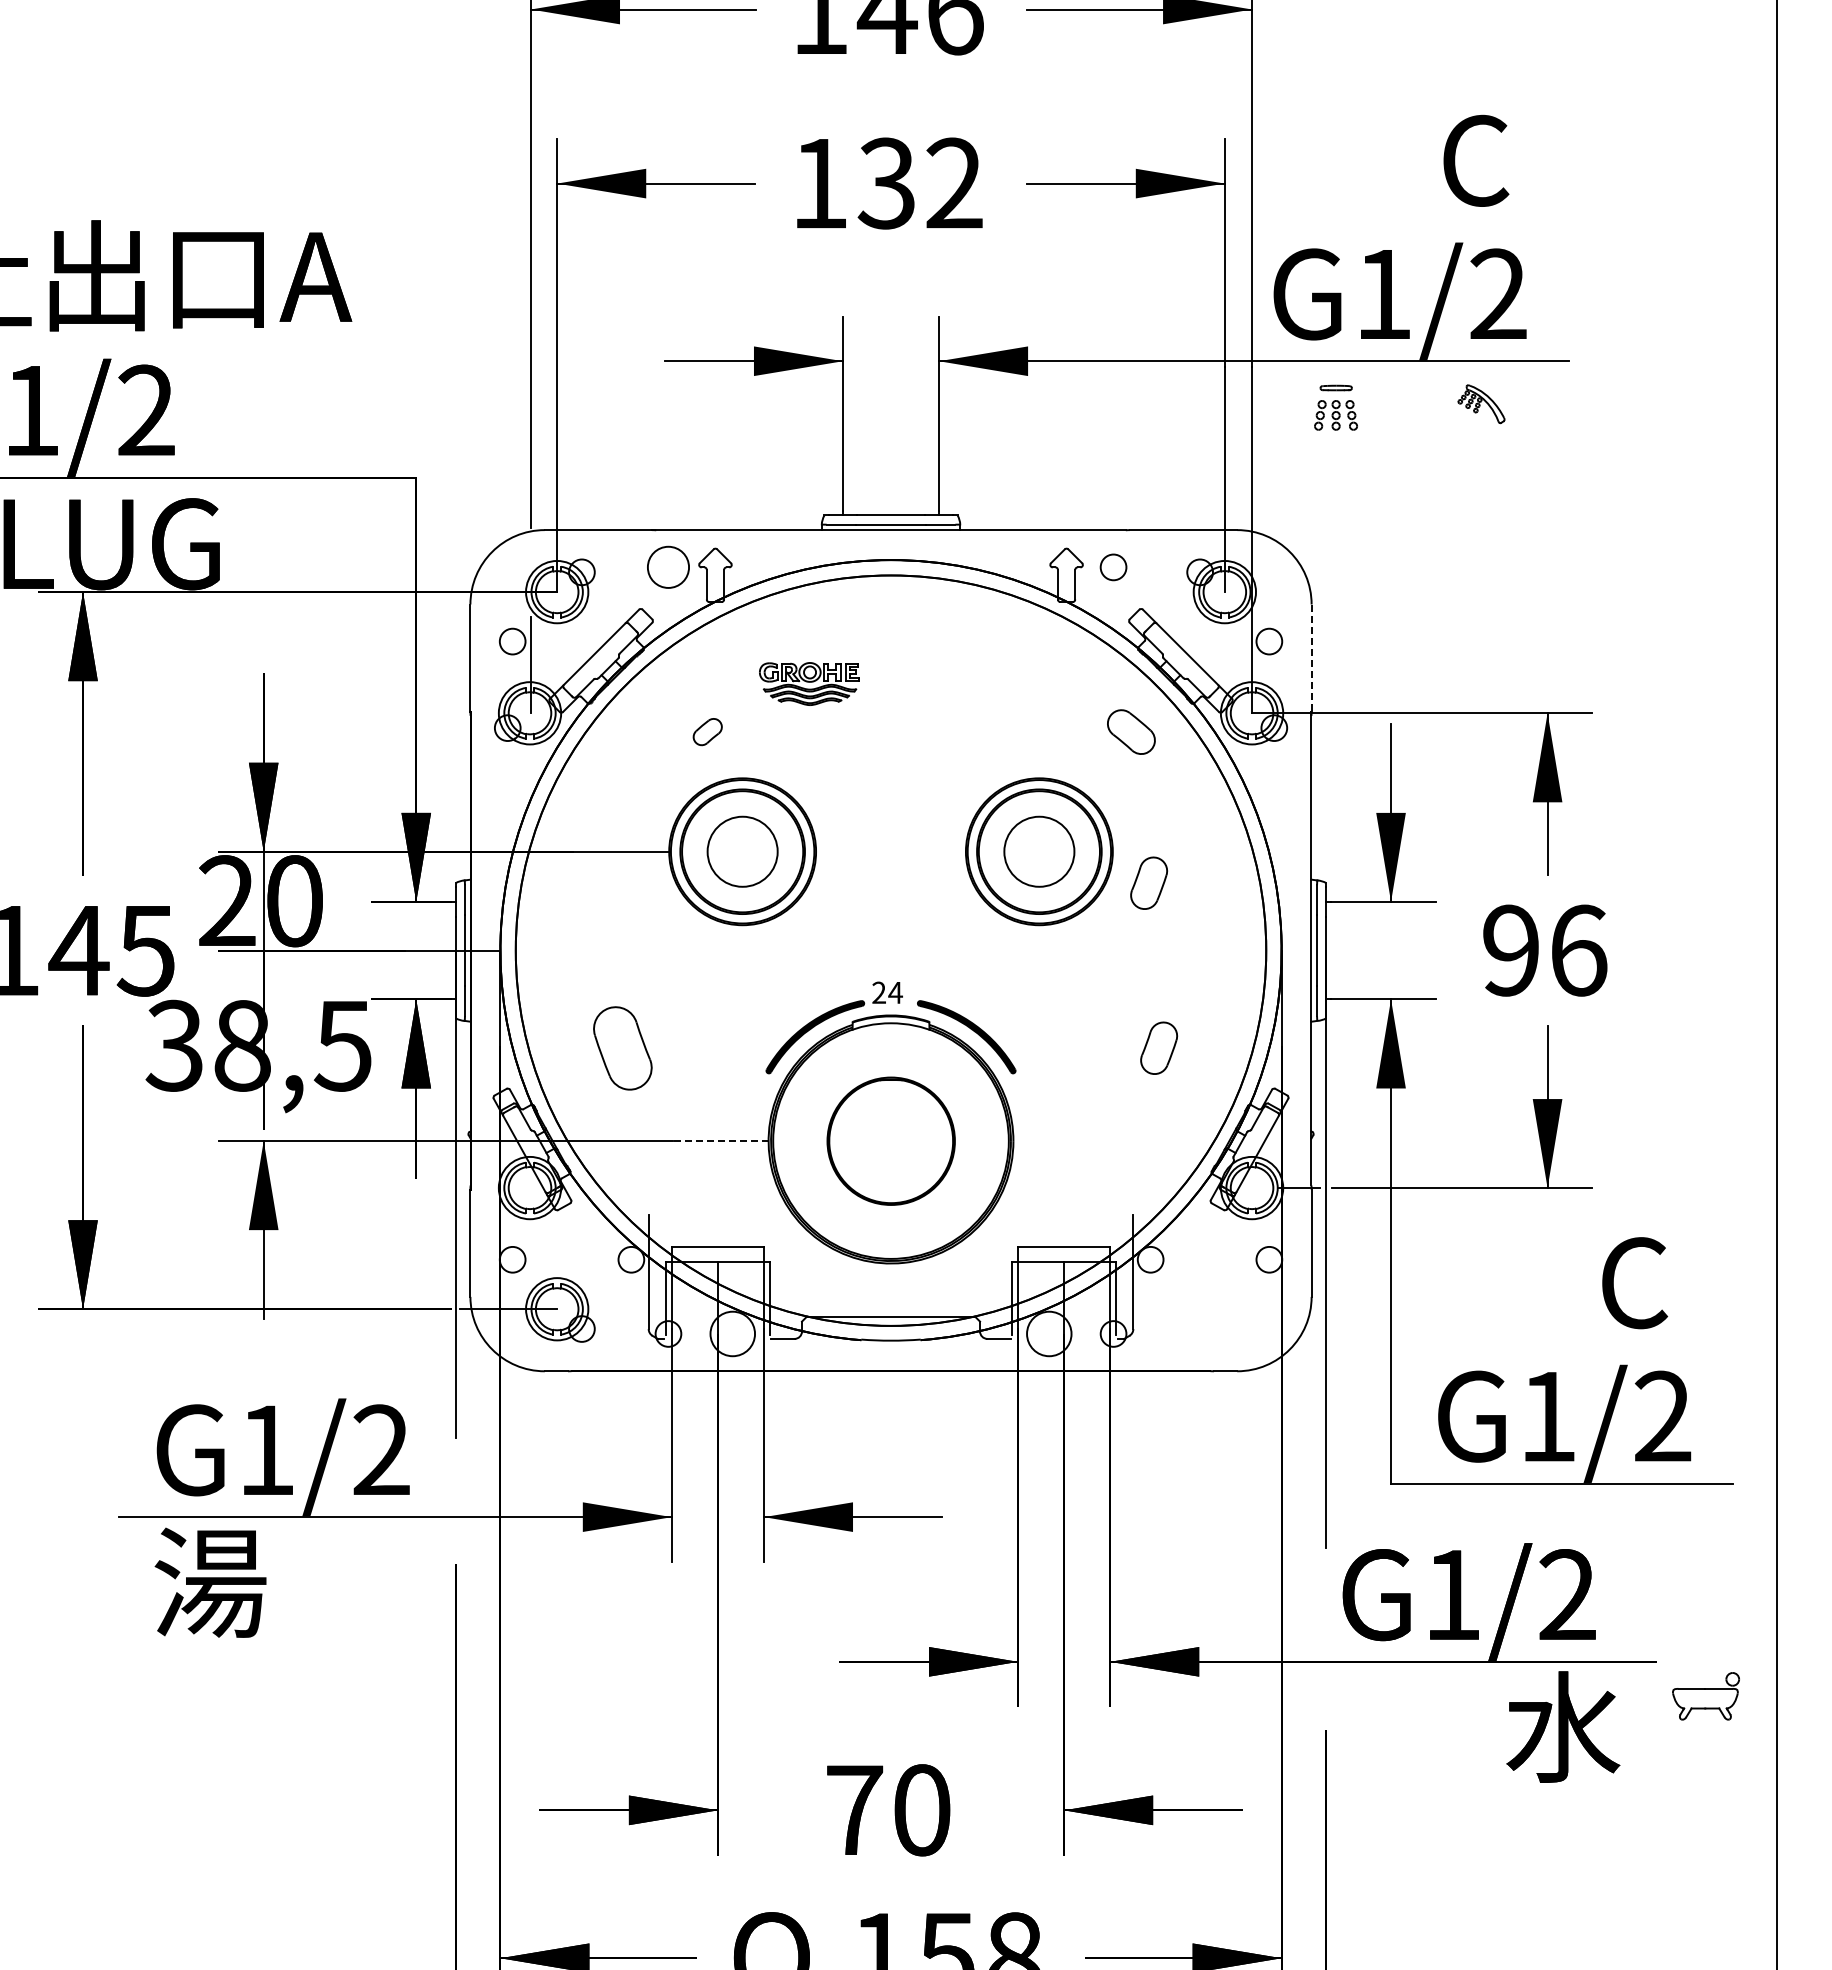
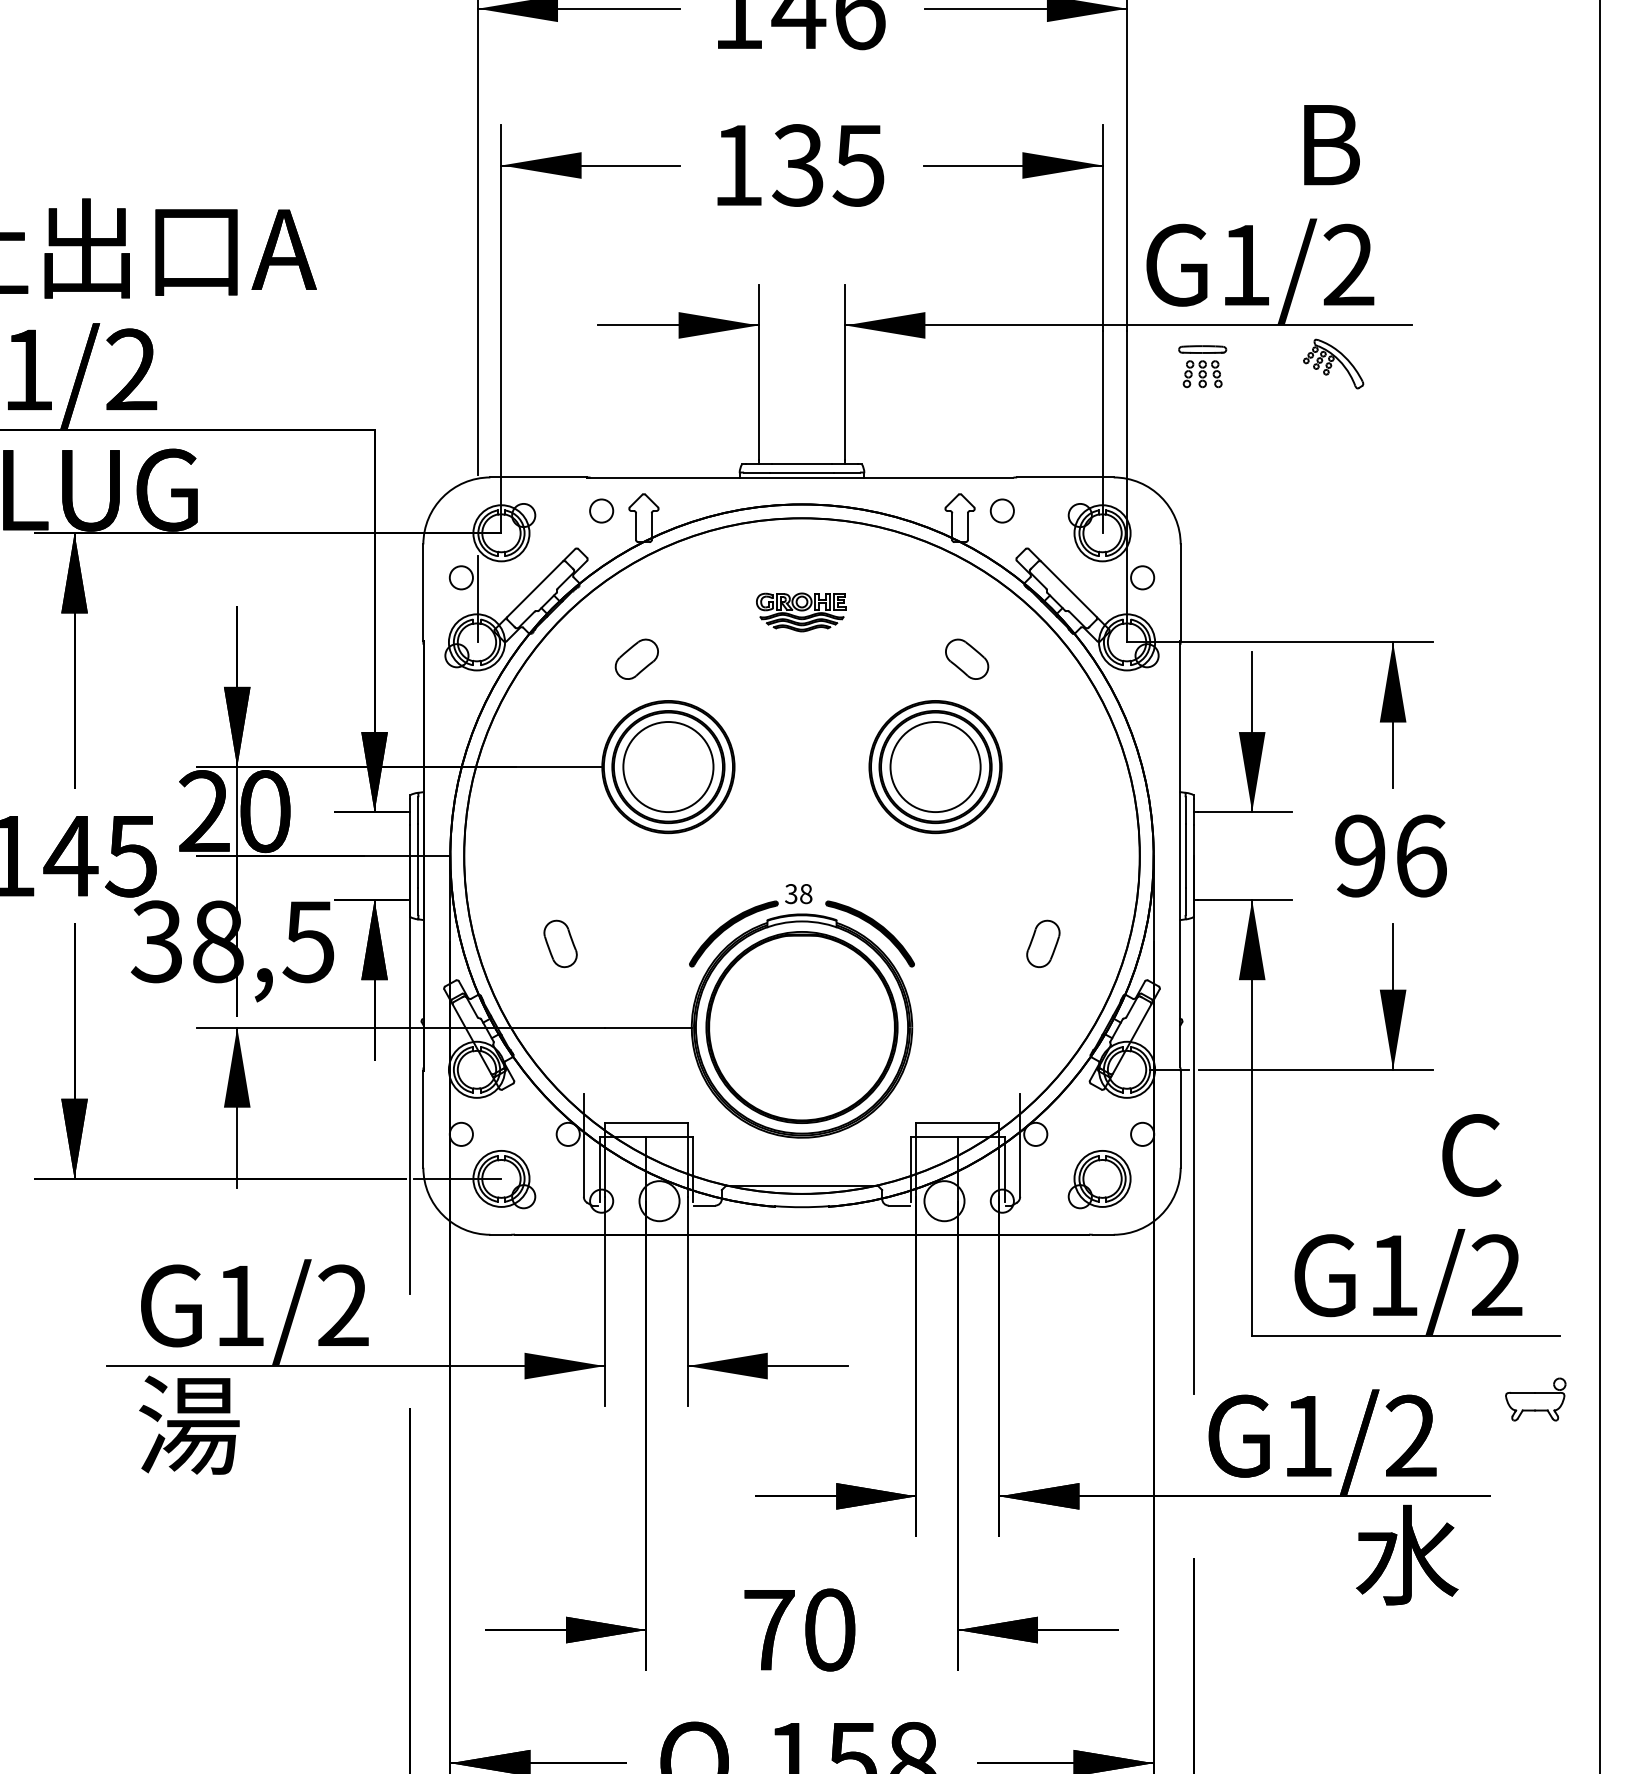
text: (1476, 160) -> (1329, 144), C -> B
text: (953, 183) -> (858, 165), 132 -> 135
part: (1336, 387) -> (1203, 349), size x1.67
part: (1481, 404) -> (1333, 364), size x1.43
circle: (668, 567) -> (601, 511), size x0.62
line: (1311, 658) -> (1180, 593), dashed -> solid
part: (809, 683) -> (801, 611), moved
part: (707, 731) -> (636, 658), size x1.67
part: (1131, 731) -> (967, 658), moved
circle: (742, 851) -> (668, 766), size x1.43
circle: (1039, 851) -> (935, 766), size x1.43
part: (1149, 882) -> (1034, 794), removed
text: (887, 992) -> (798, 893), 24 -> 38
part: (622, 1047) -> (560, 943), size x0.62
line: (720, 1141) -> (648, 1027), dashed -> solid
part: (891, 1141) -> (802, 1027), size x1.67
part: (1221, 1309) -> (1099, 1179), added
part: (1705, 1696) -> (1535, 1399), moved

